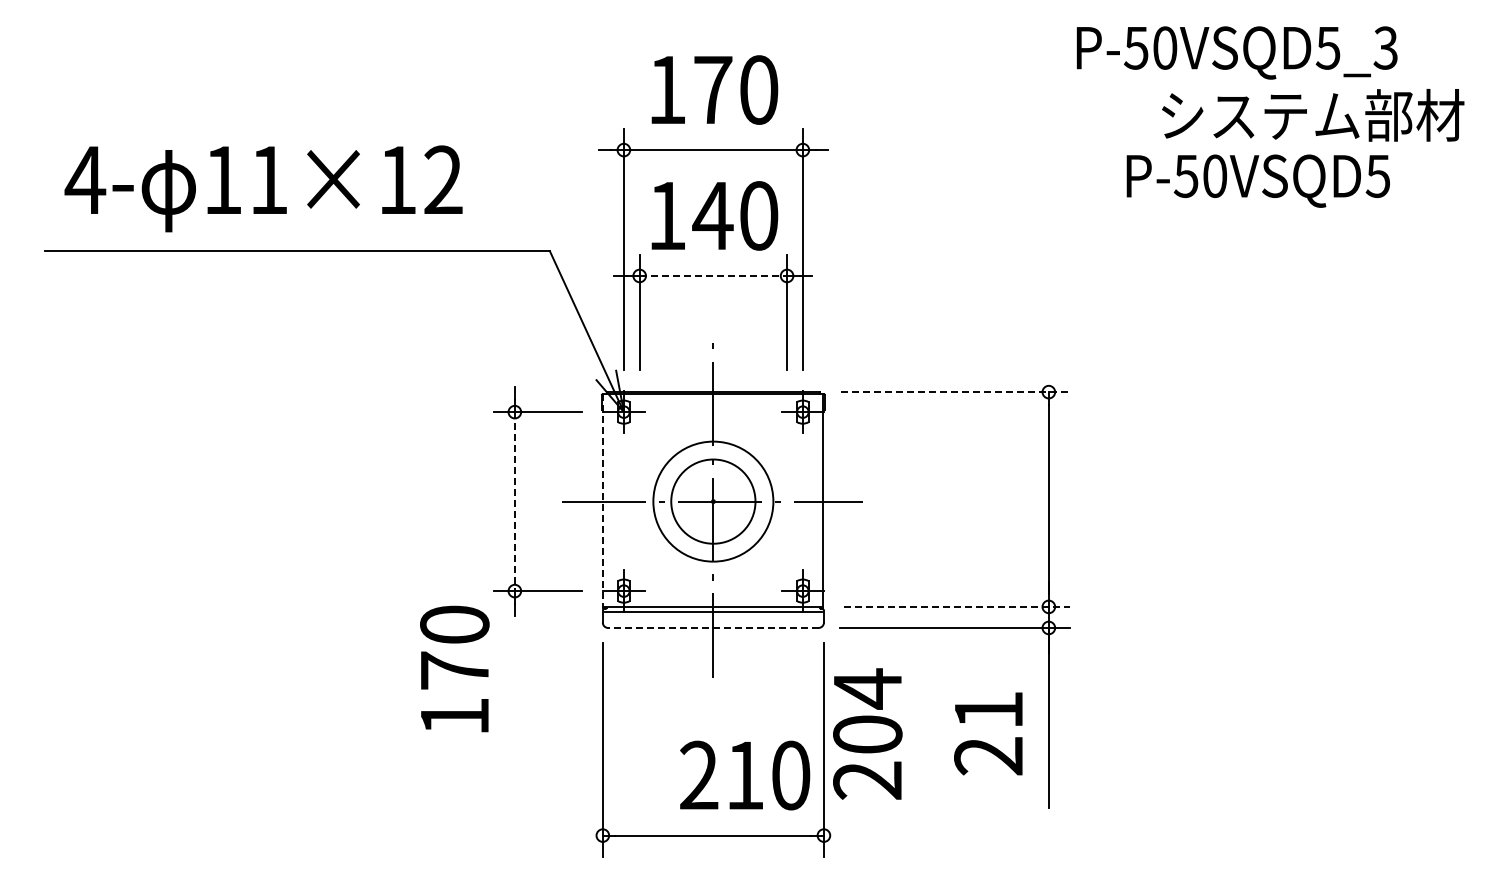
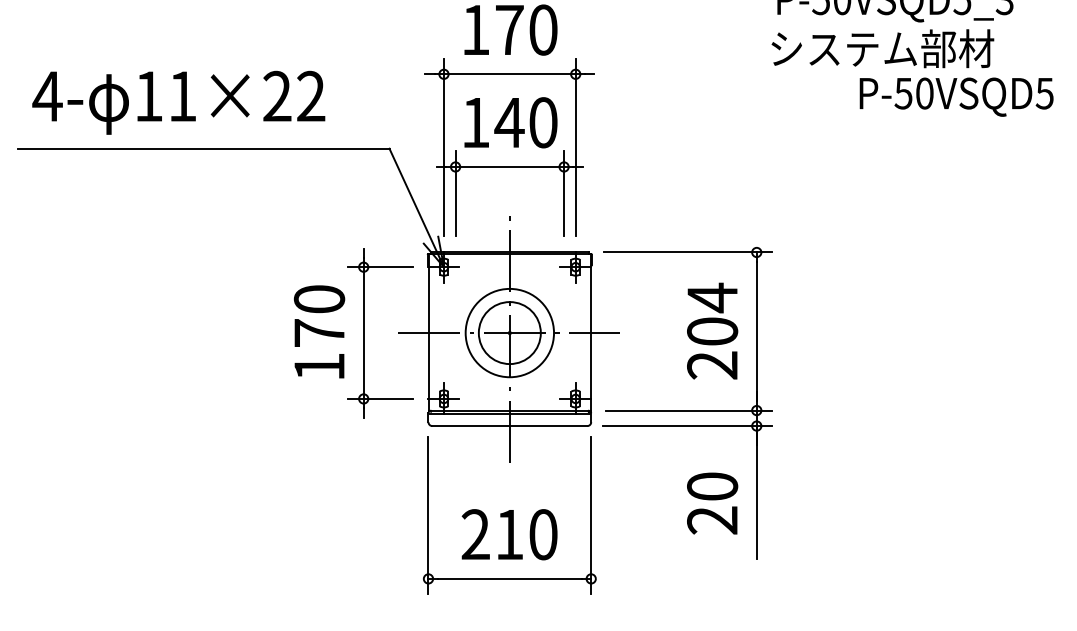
text: (1313, 115) -> (883, 48), moved
text: (397, 179) -> (277, 95), 11×12 -> 11×22
text: (1257, 180) -> (956, 96), moved
line: (713, 275) -> (509, 166), dashed -> solid
line: (956, 392) -> (688, 252), dashed -> solid
line: (603, 501) -> (428, 332), dashed -> solid
line: (514, 502) -> (363, 333), dashed -> solid
line: (957, 606) -> (689, 410), dashed -> solid
line: (712, 627) -> (509, 425), dashed -> solid
text: (454, 668) -> (319, 331), moved
text: (988, 709) -> (712, 486), 21 -> 20
text: (867, 733) -> (712, 330), moved
text: (745, 775) -> (509, 534), moved

